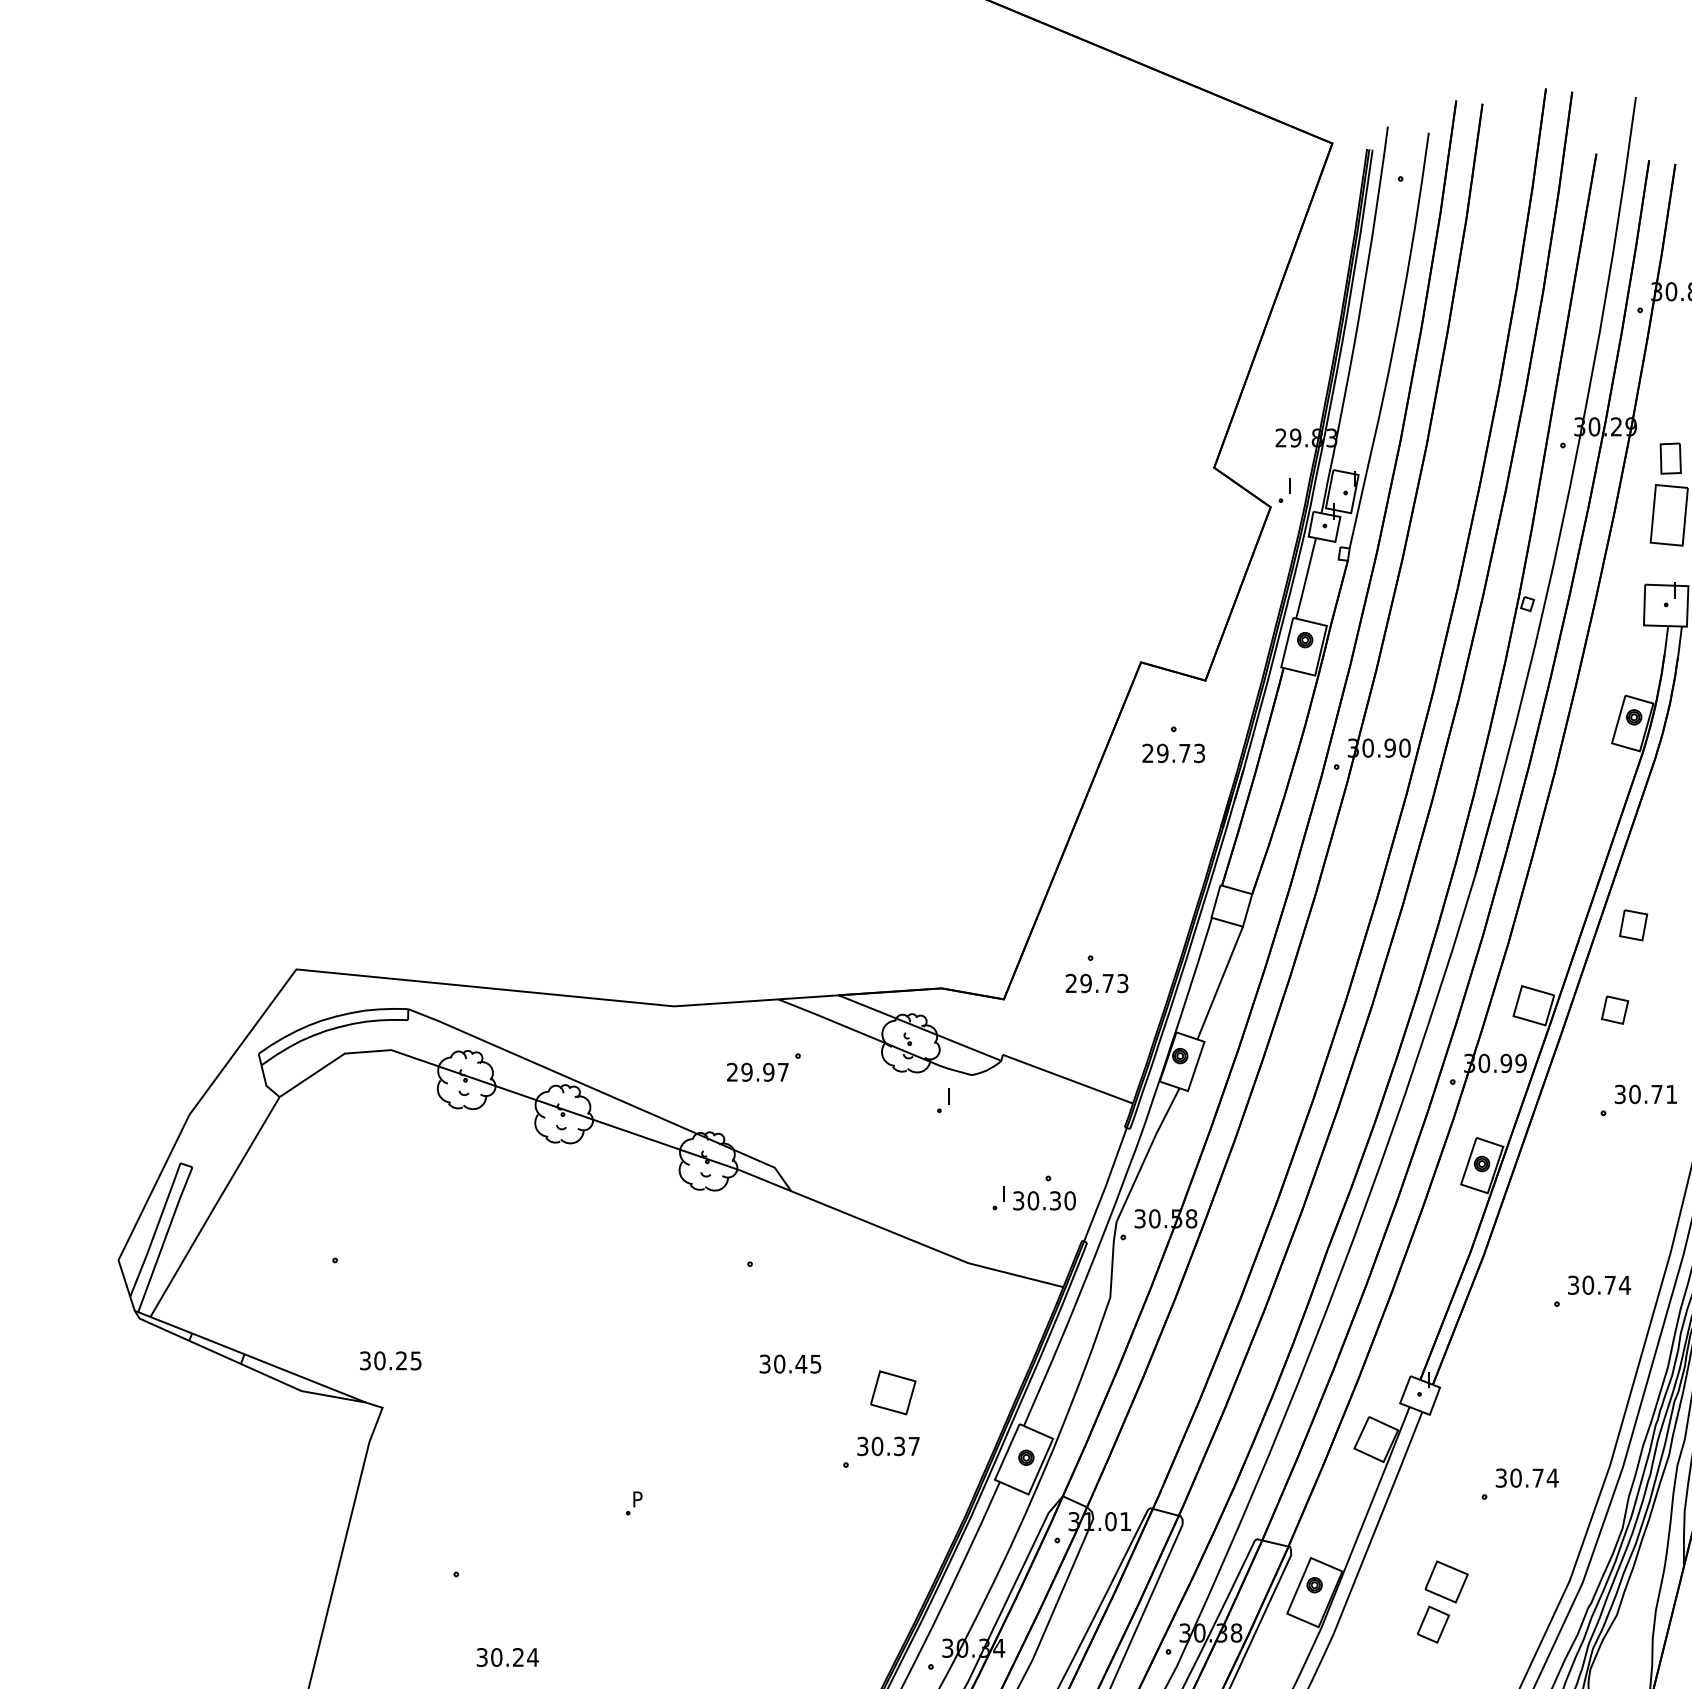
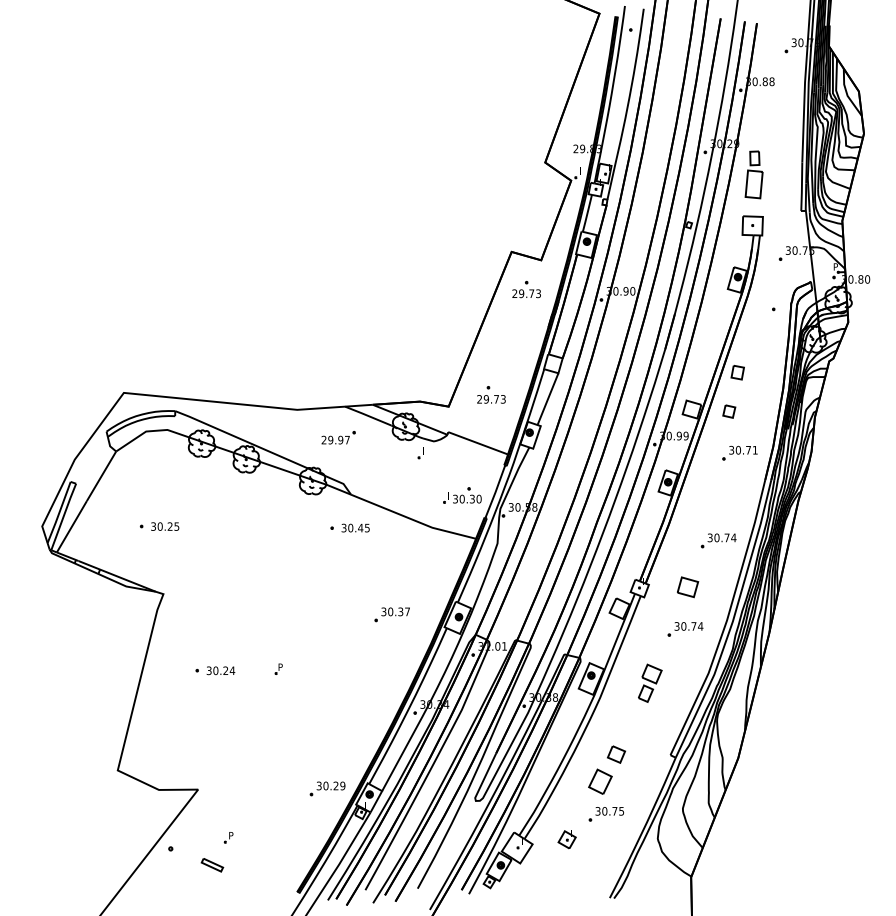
text: (391, 1360) -> (165, 526), moved
text: (789, 1362) -> (355, 527), moved
part: (894, 1393) -> (688, 587), moved
part: (633, 1502) -> (278, 668), moved
text: (506, 1656) -> (220, 670), moved

